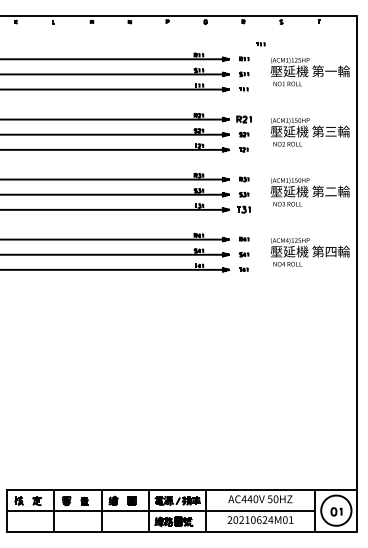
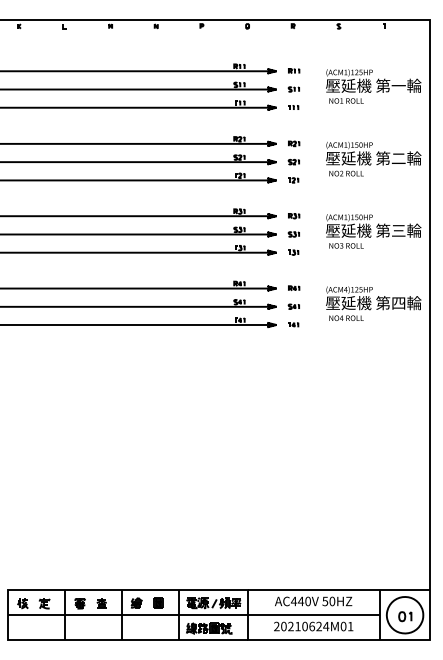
part: (260, 44) -> (313, 53), removed
part: (244, 119) -> (294, 143), size x0.62
text: (330, 131) -> (398, 158), 壓延機 第三輪 -> 壓延機 第二輪
text: (330, 191) -> (398, 230), 壓延機 第二輪 -> 壓延機 第三輪
part: (243, 209) -> (293, 252), size x0.62

